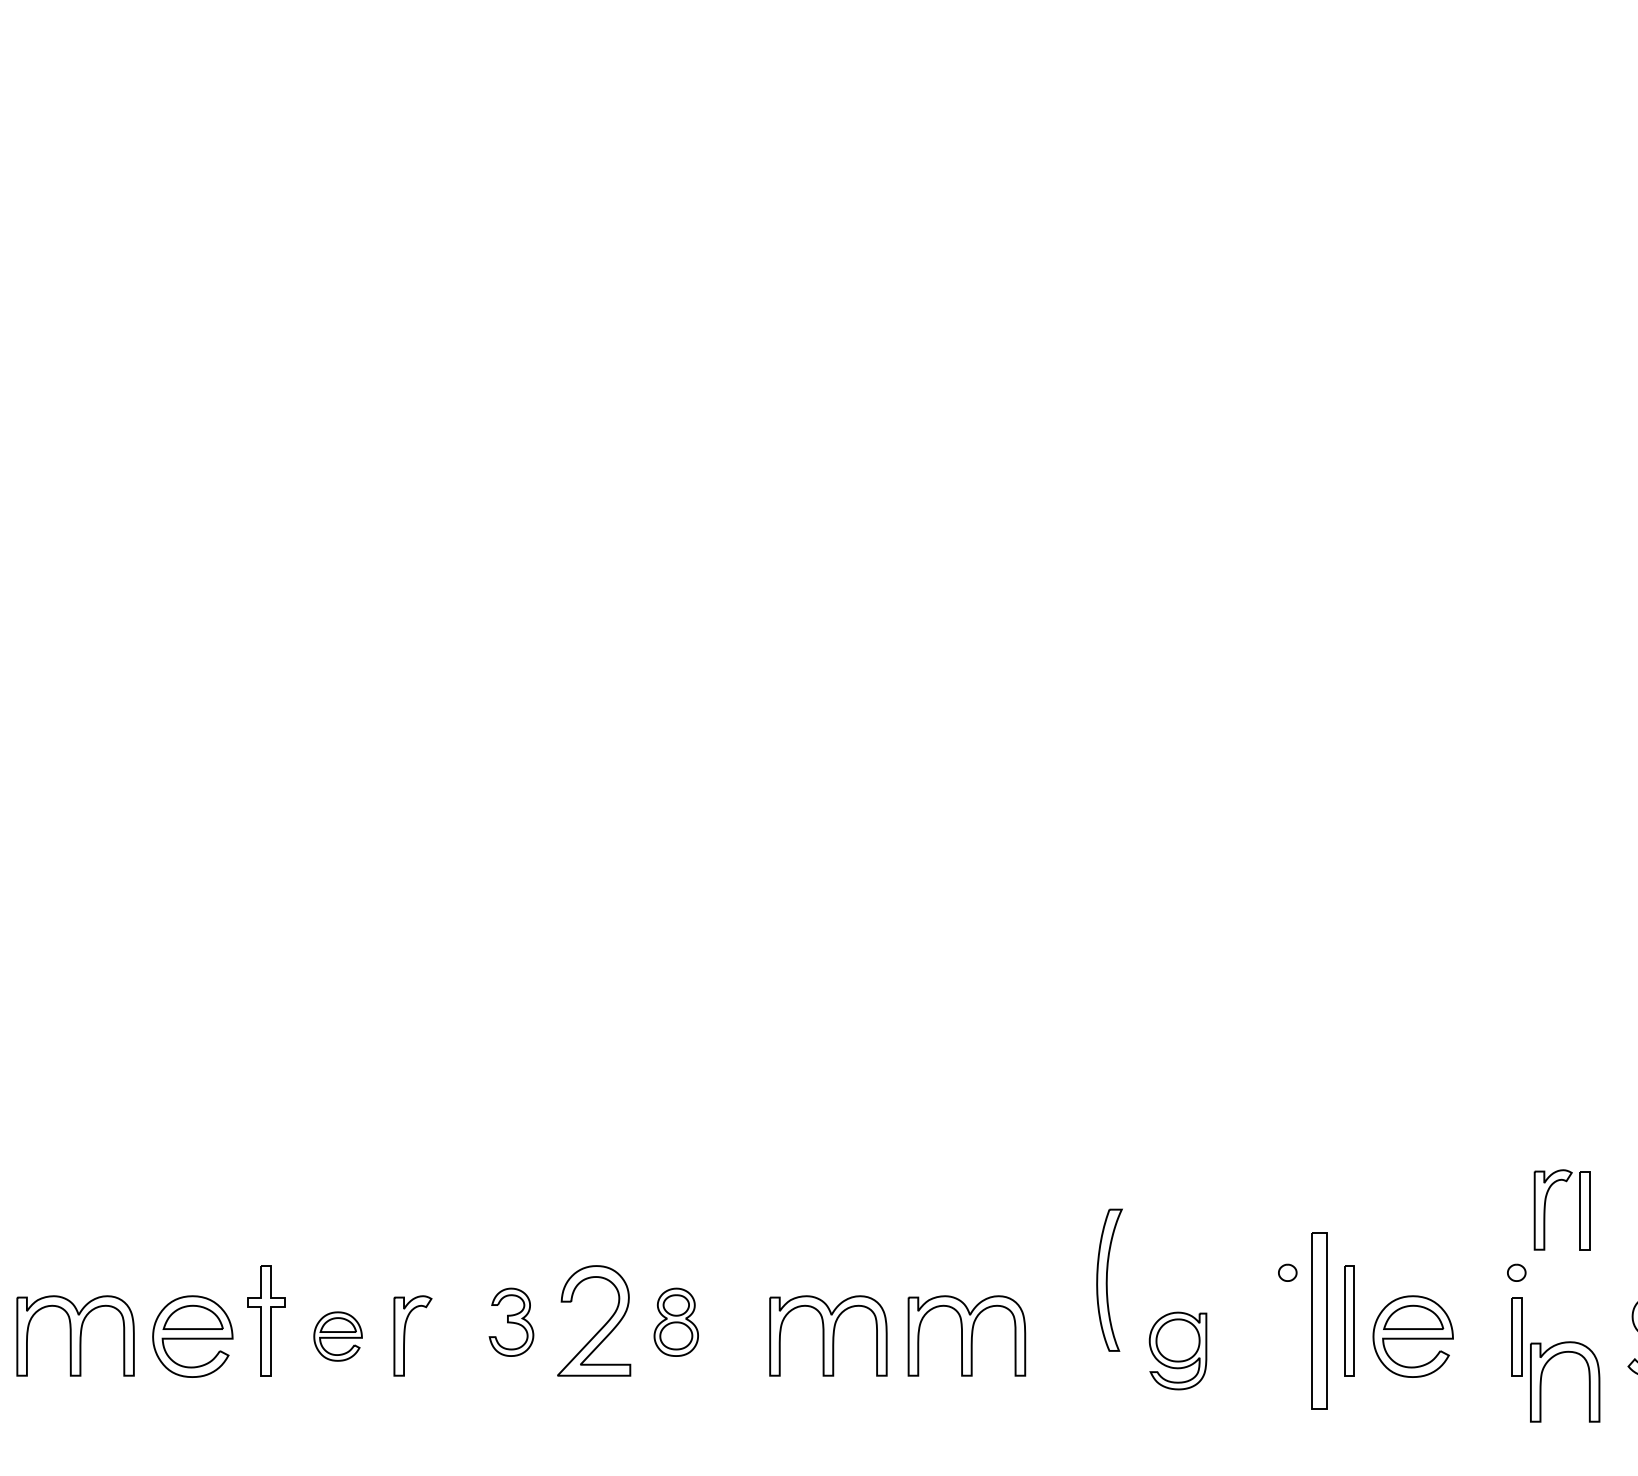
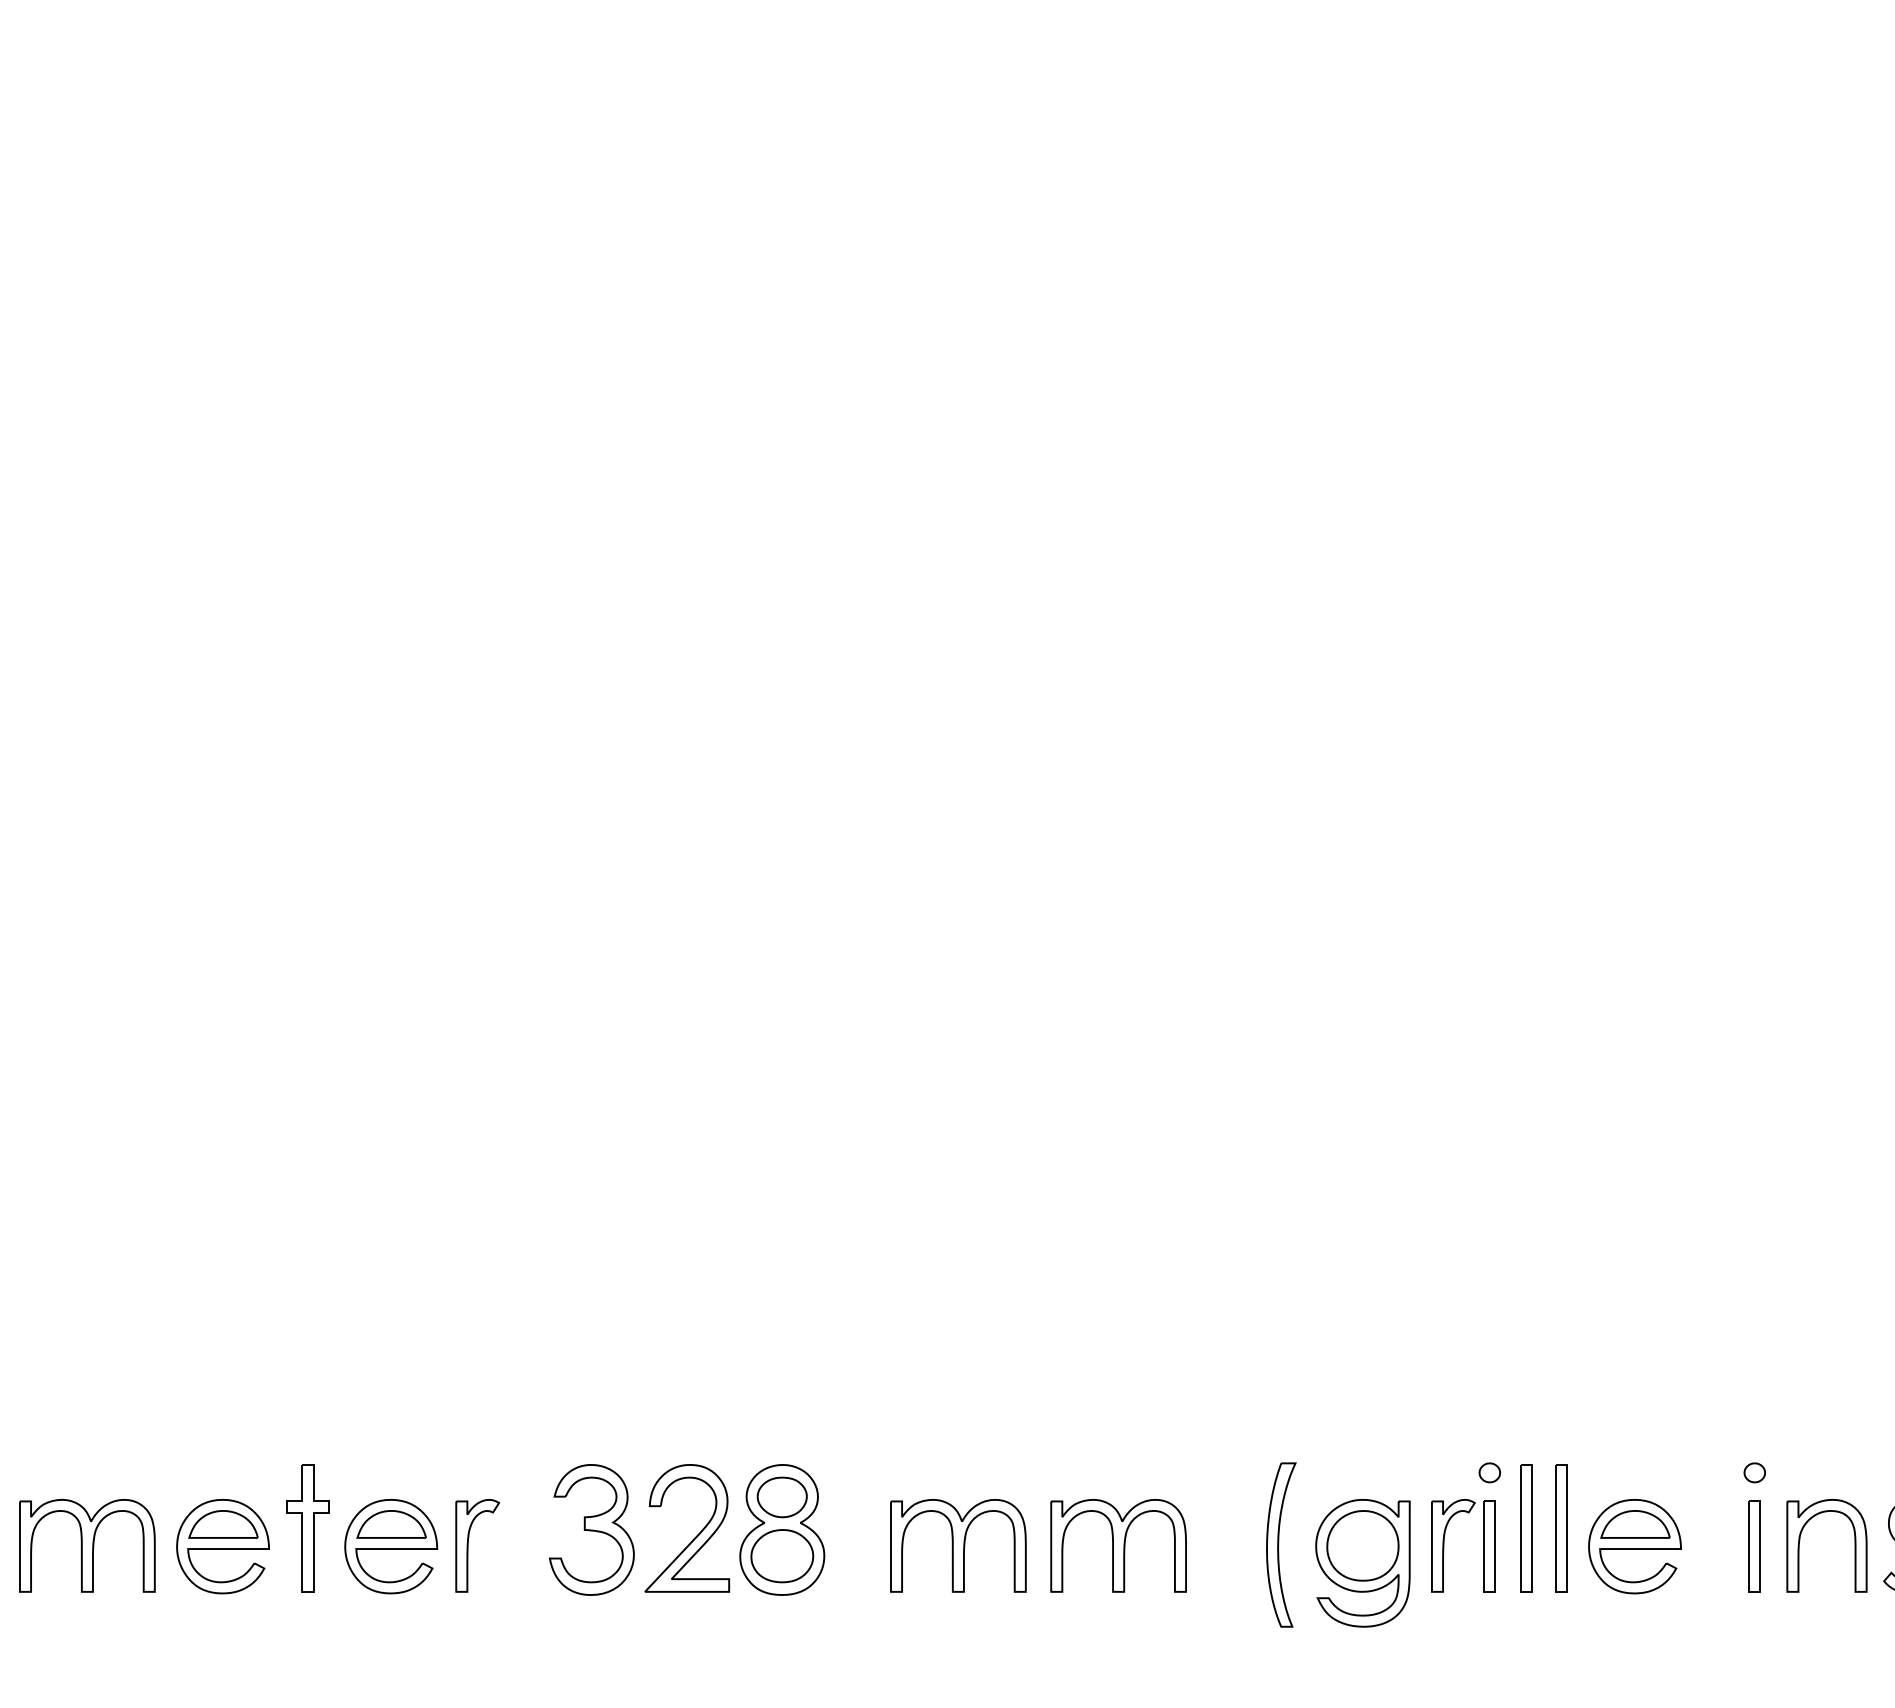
part: (1545, 1209) -> (1444, 1545), moved
part: (1109, 1279) -> (1281, 1544), moved
part: (1319, 1320) -> (1526, 1527), size x0.62
part: (511, 1322) -> (591, 1530), size x1.67
part: (676, 1322) -> (782, 1530), size x1.67
part: (337, 1336) -> (390, 1546), size x1.67
part: (1177, 1350) -> (1362, 1562), size x1.43
part: (1588, 1381) -> (1854, 1545), moved

